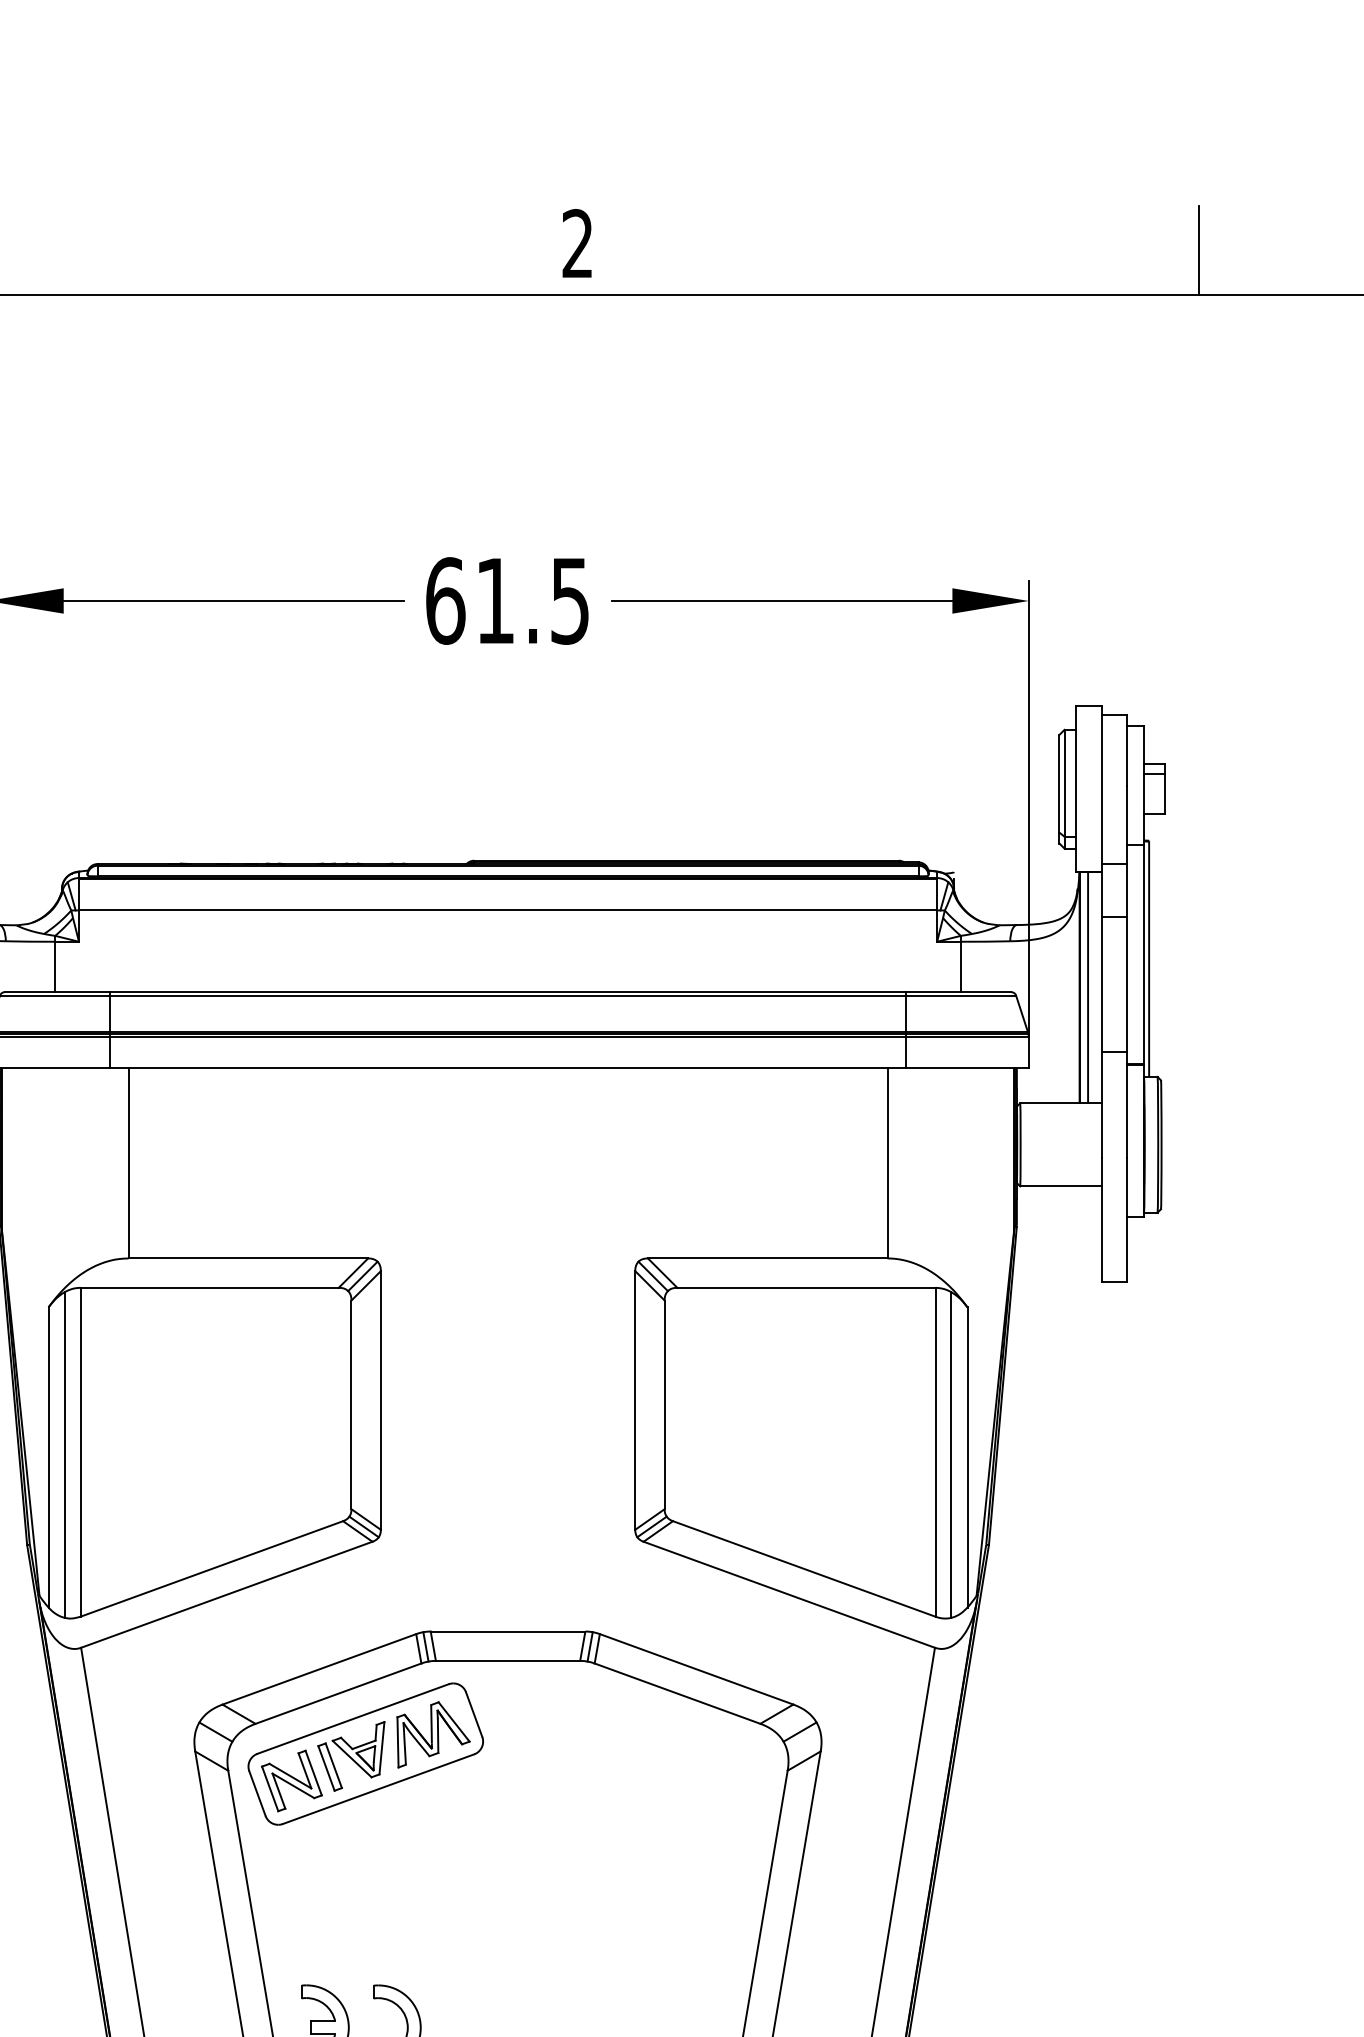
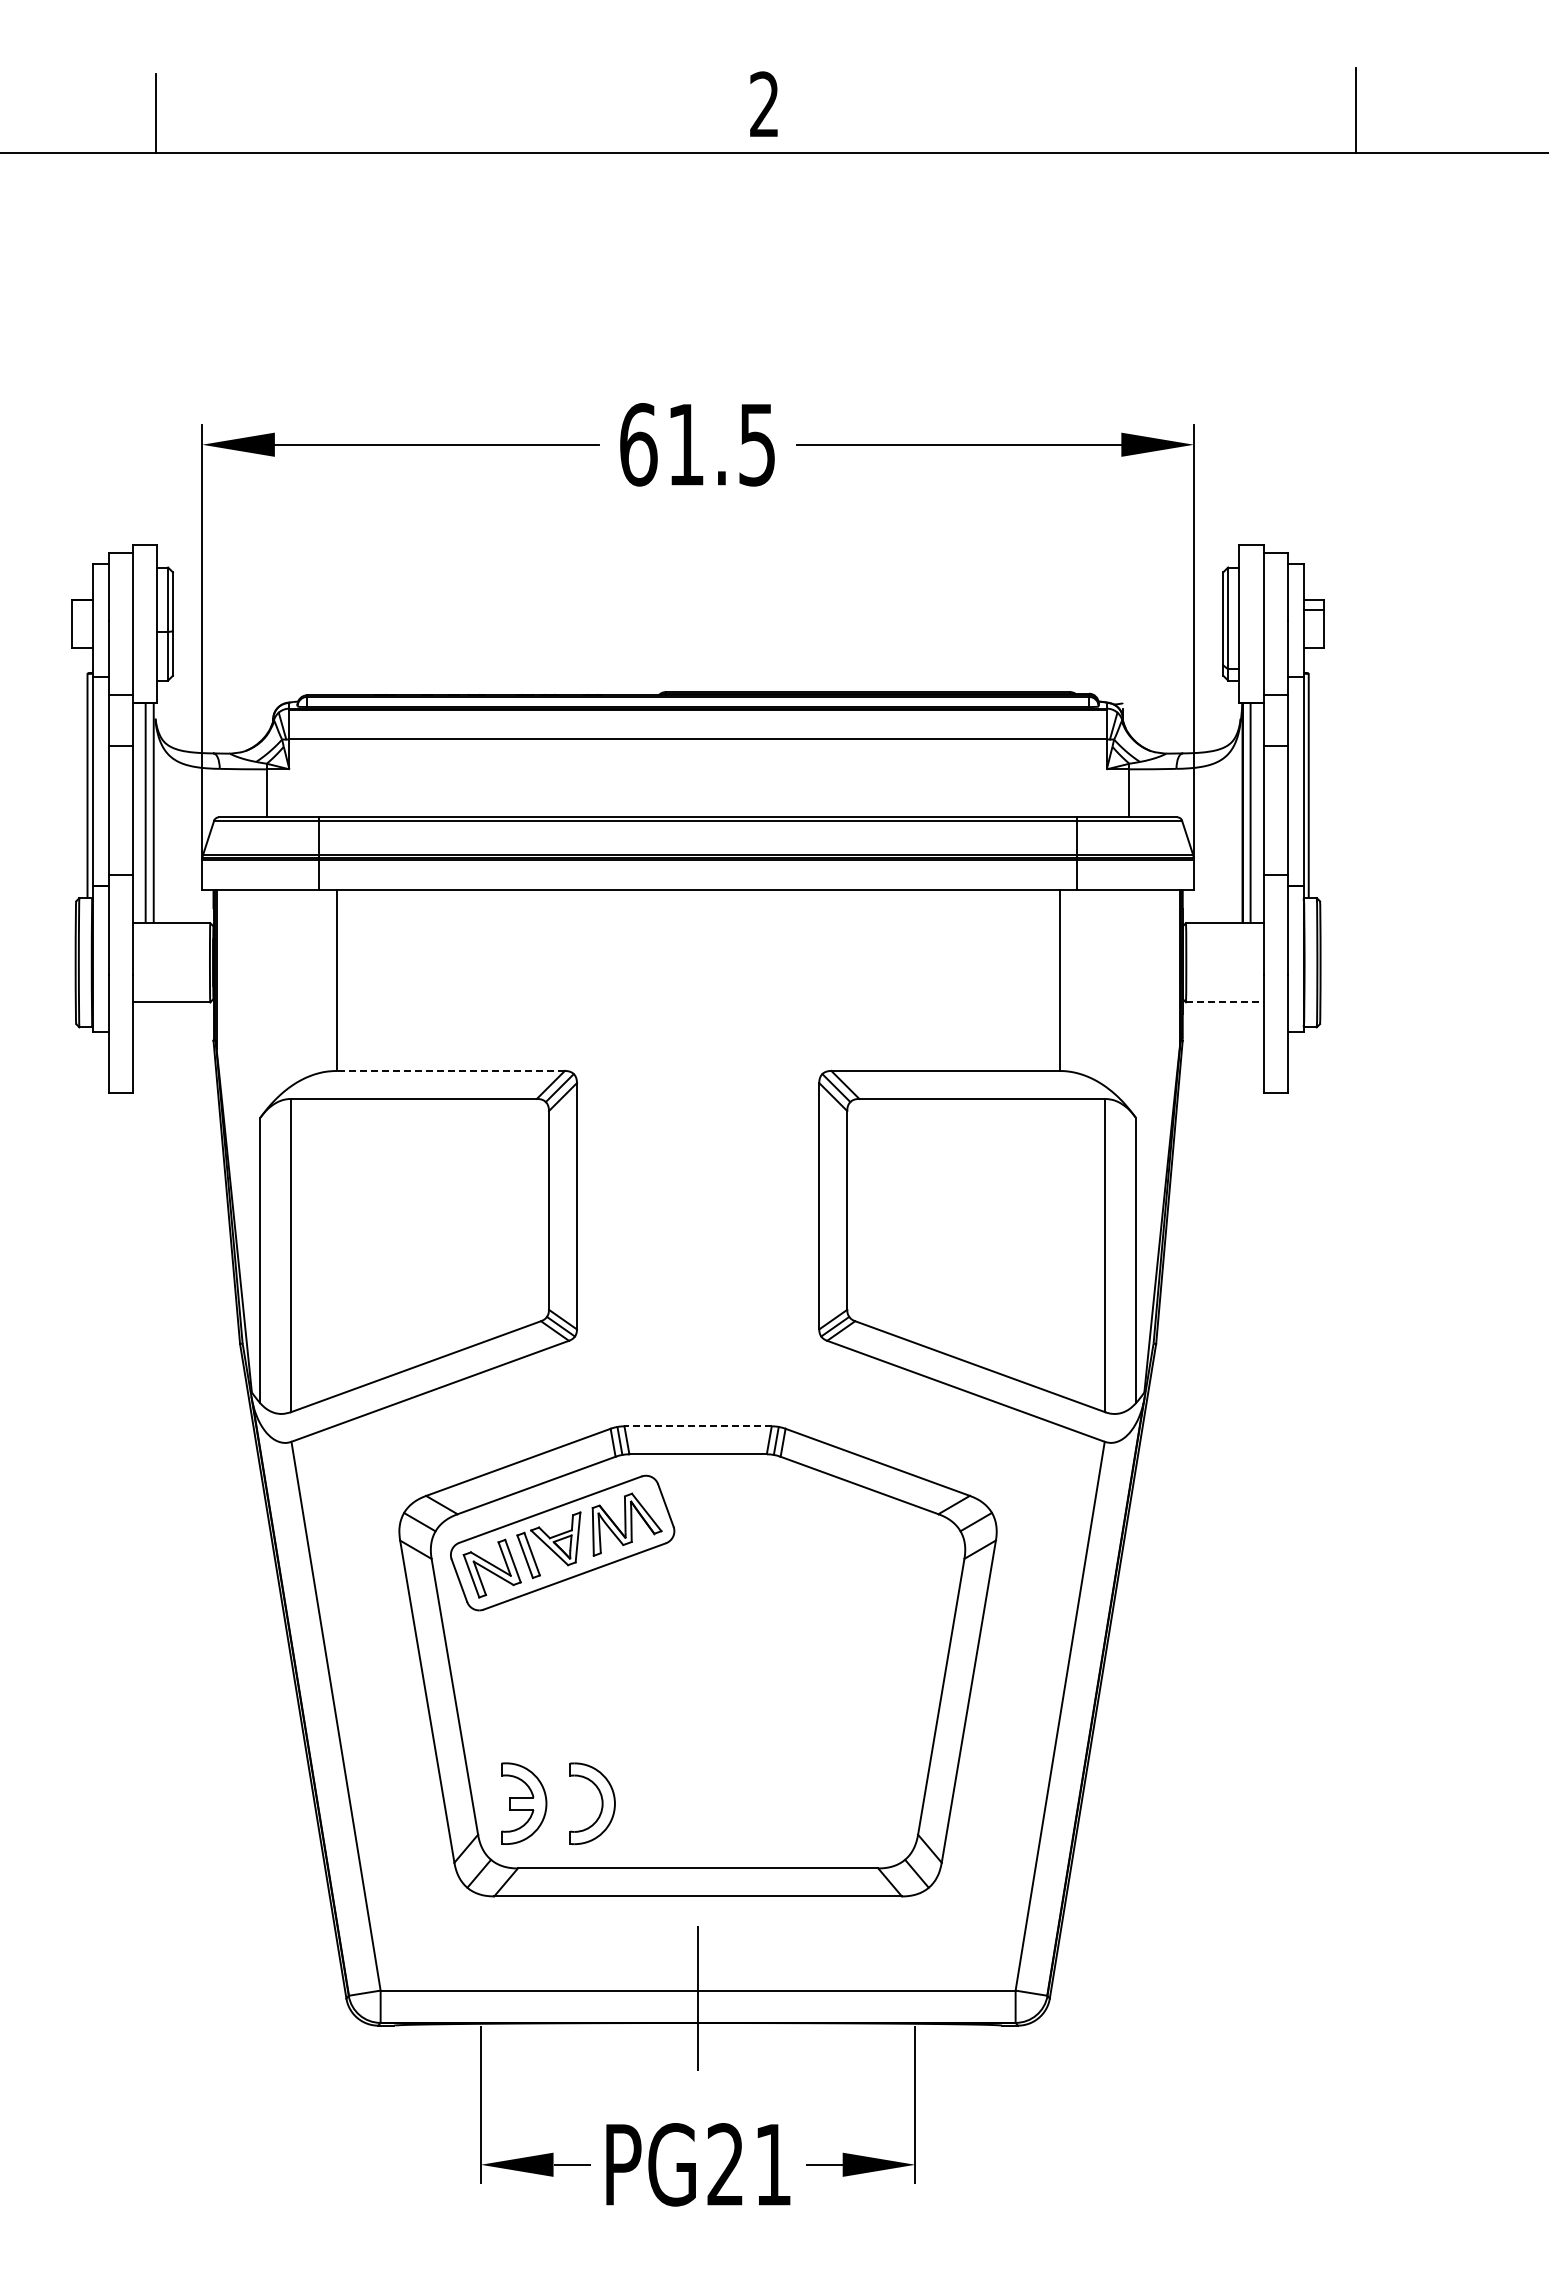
line: (1060, 1186) -> (1224, 1002), solid -> dashed
line: (248, 1257) -> (450, 1070), solid -> dashed
line: (65, 1454) -> (276, 1257), removed
line: (951, 1454) -> (1120, 1257), removed
line: (508, 1631) -> (698, 1426), solid -> dashed

